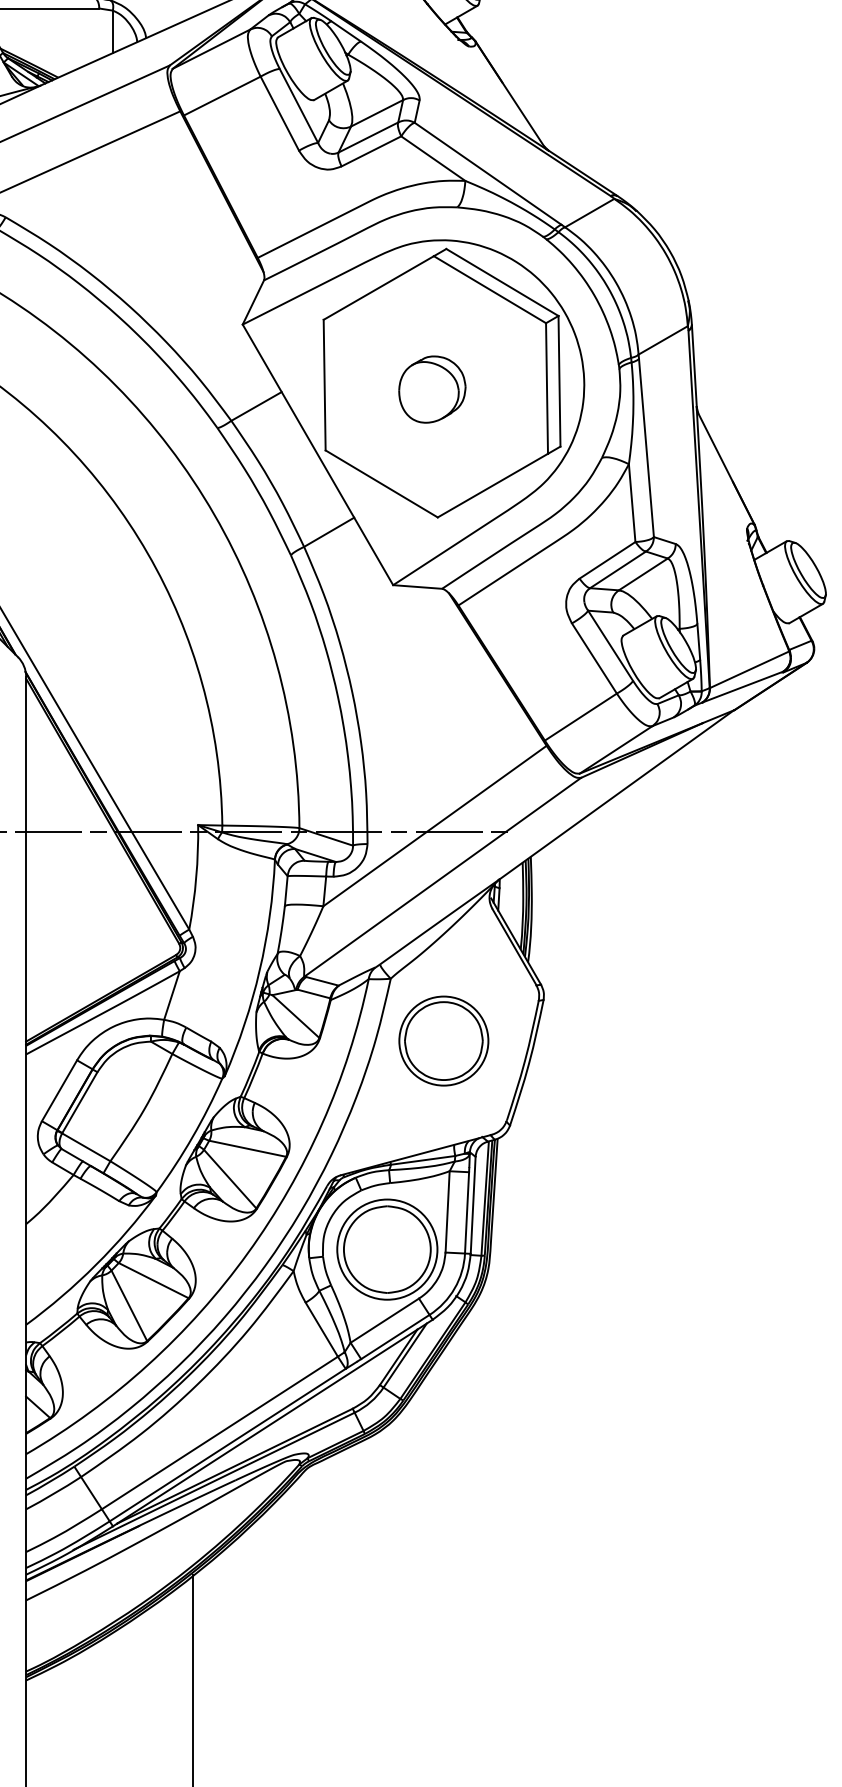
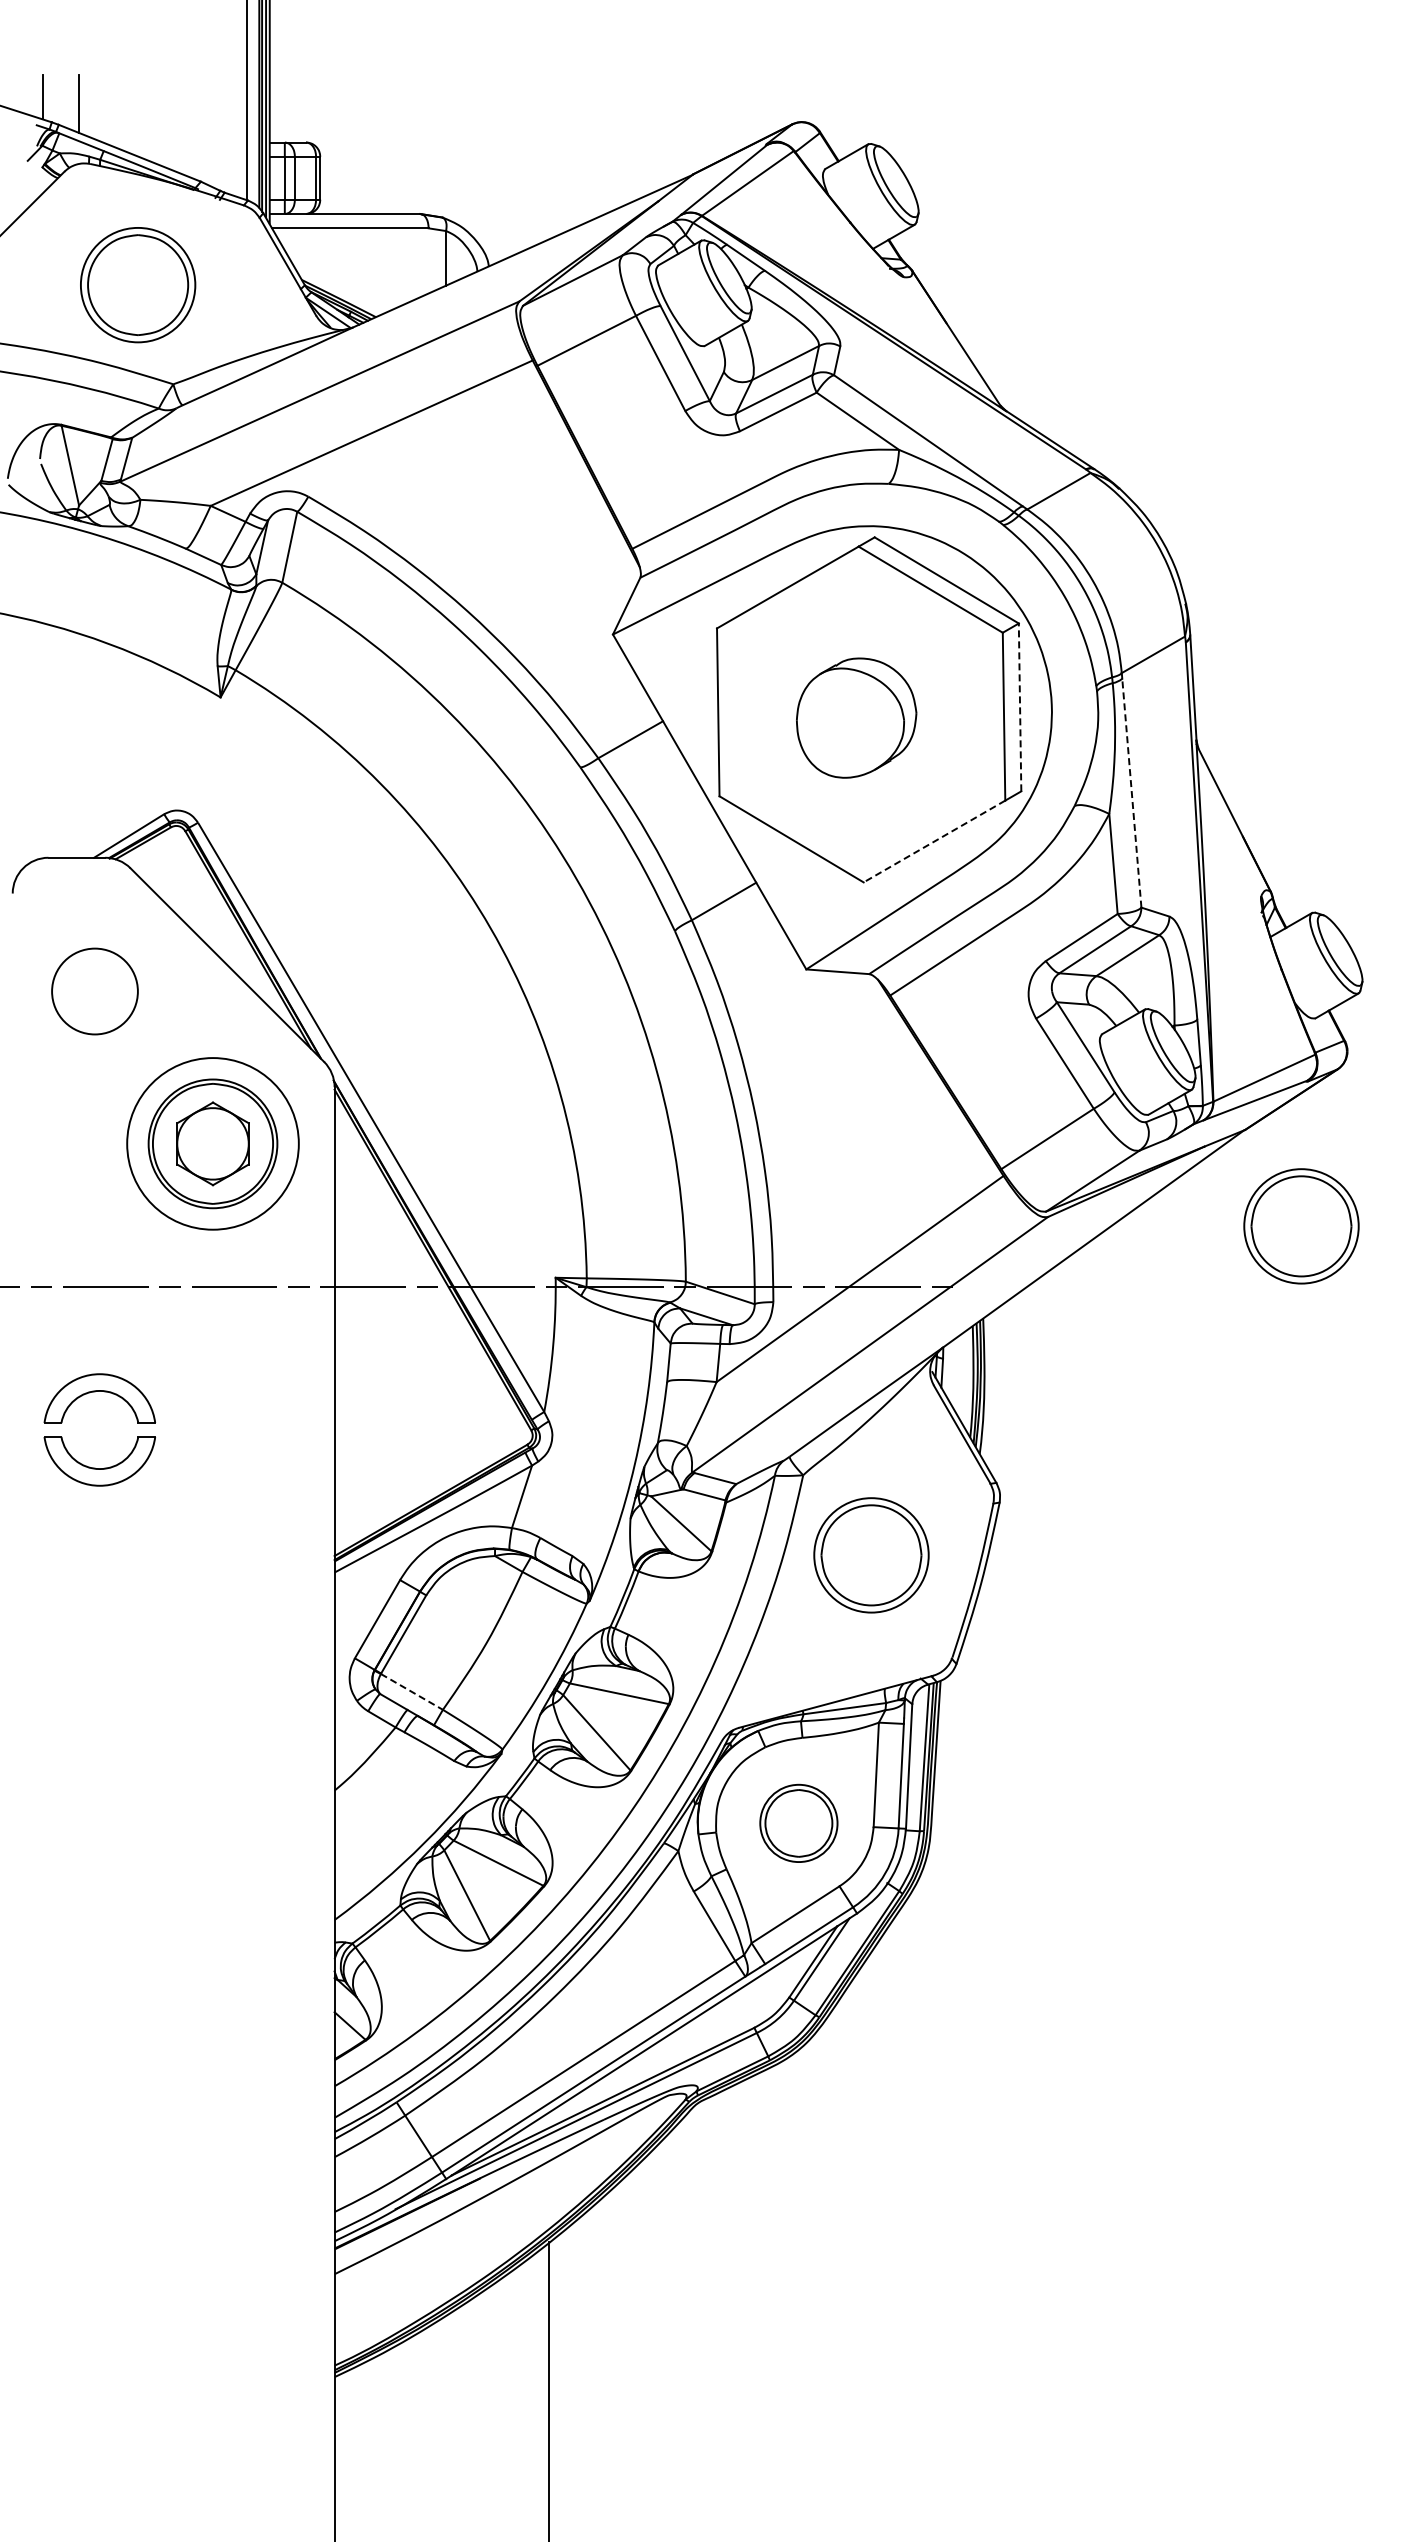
line: (559, 381) -> (1020, 707), solid -> dashed
part: (432, 389) -> (856, 717), size x1.4
line: (646, 448) -> (1131, 793), solid -> dashed
line: (492, 485) -> (934, 841), solid -> dashed
part: (778, 785) -> (1301, 1226), added
line: (85, 1147) -> (411, 1691), solid -> dashed
part: (387, 1249) -> (798, 1823), size x0.6

